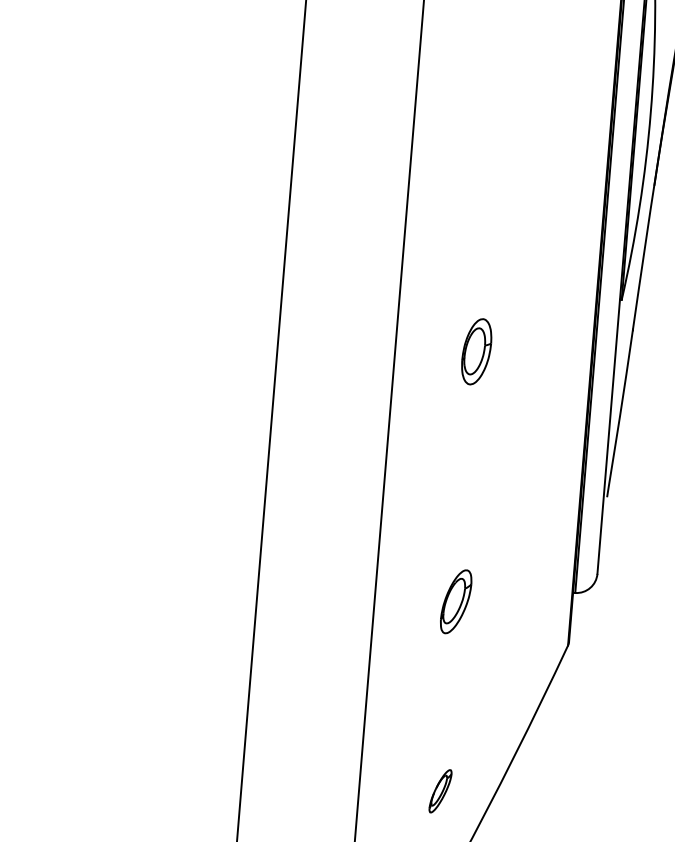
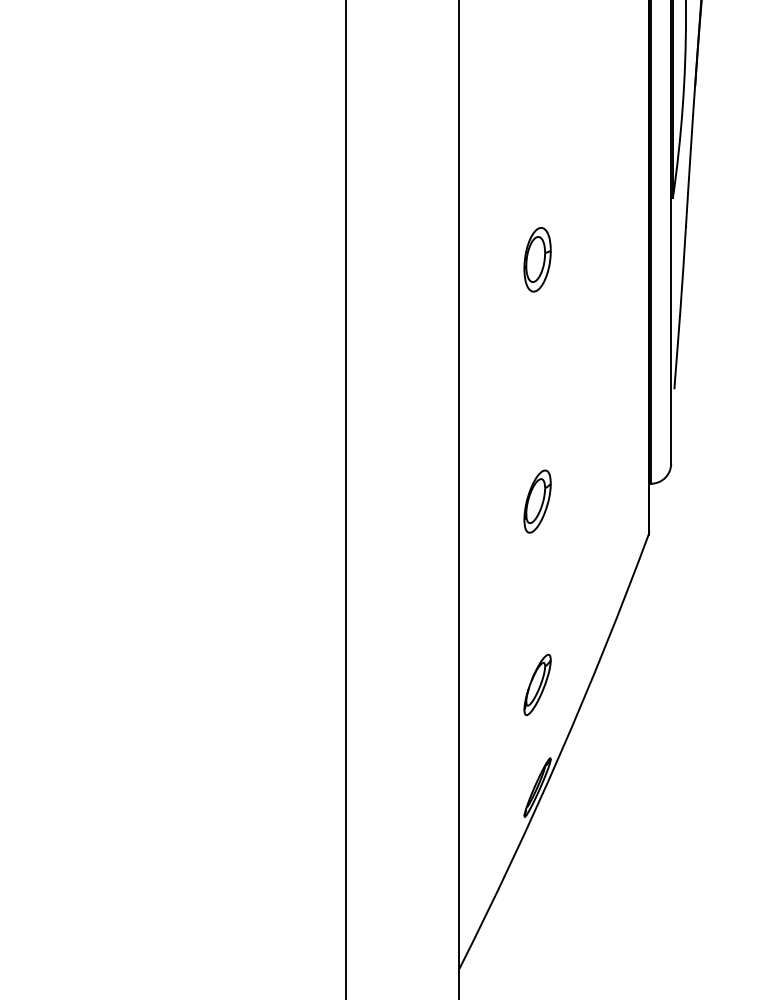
part: (440, 790) -> (537, 684), size x1.43

